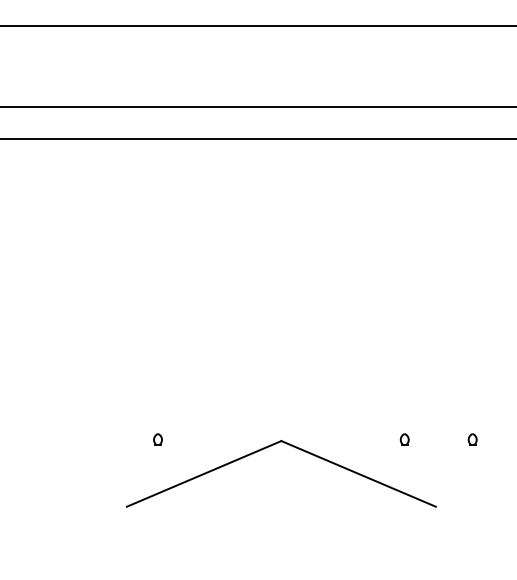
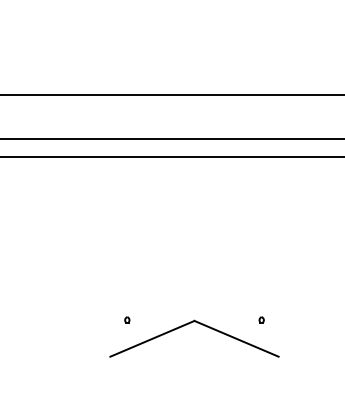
part: (472, 438) -> (298, 319), removed

